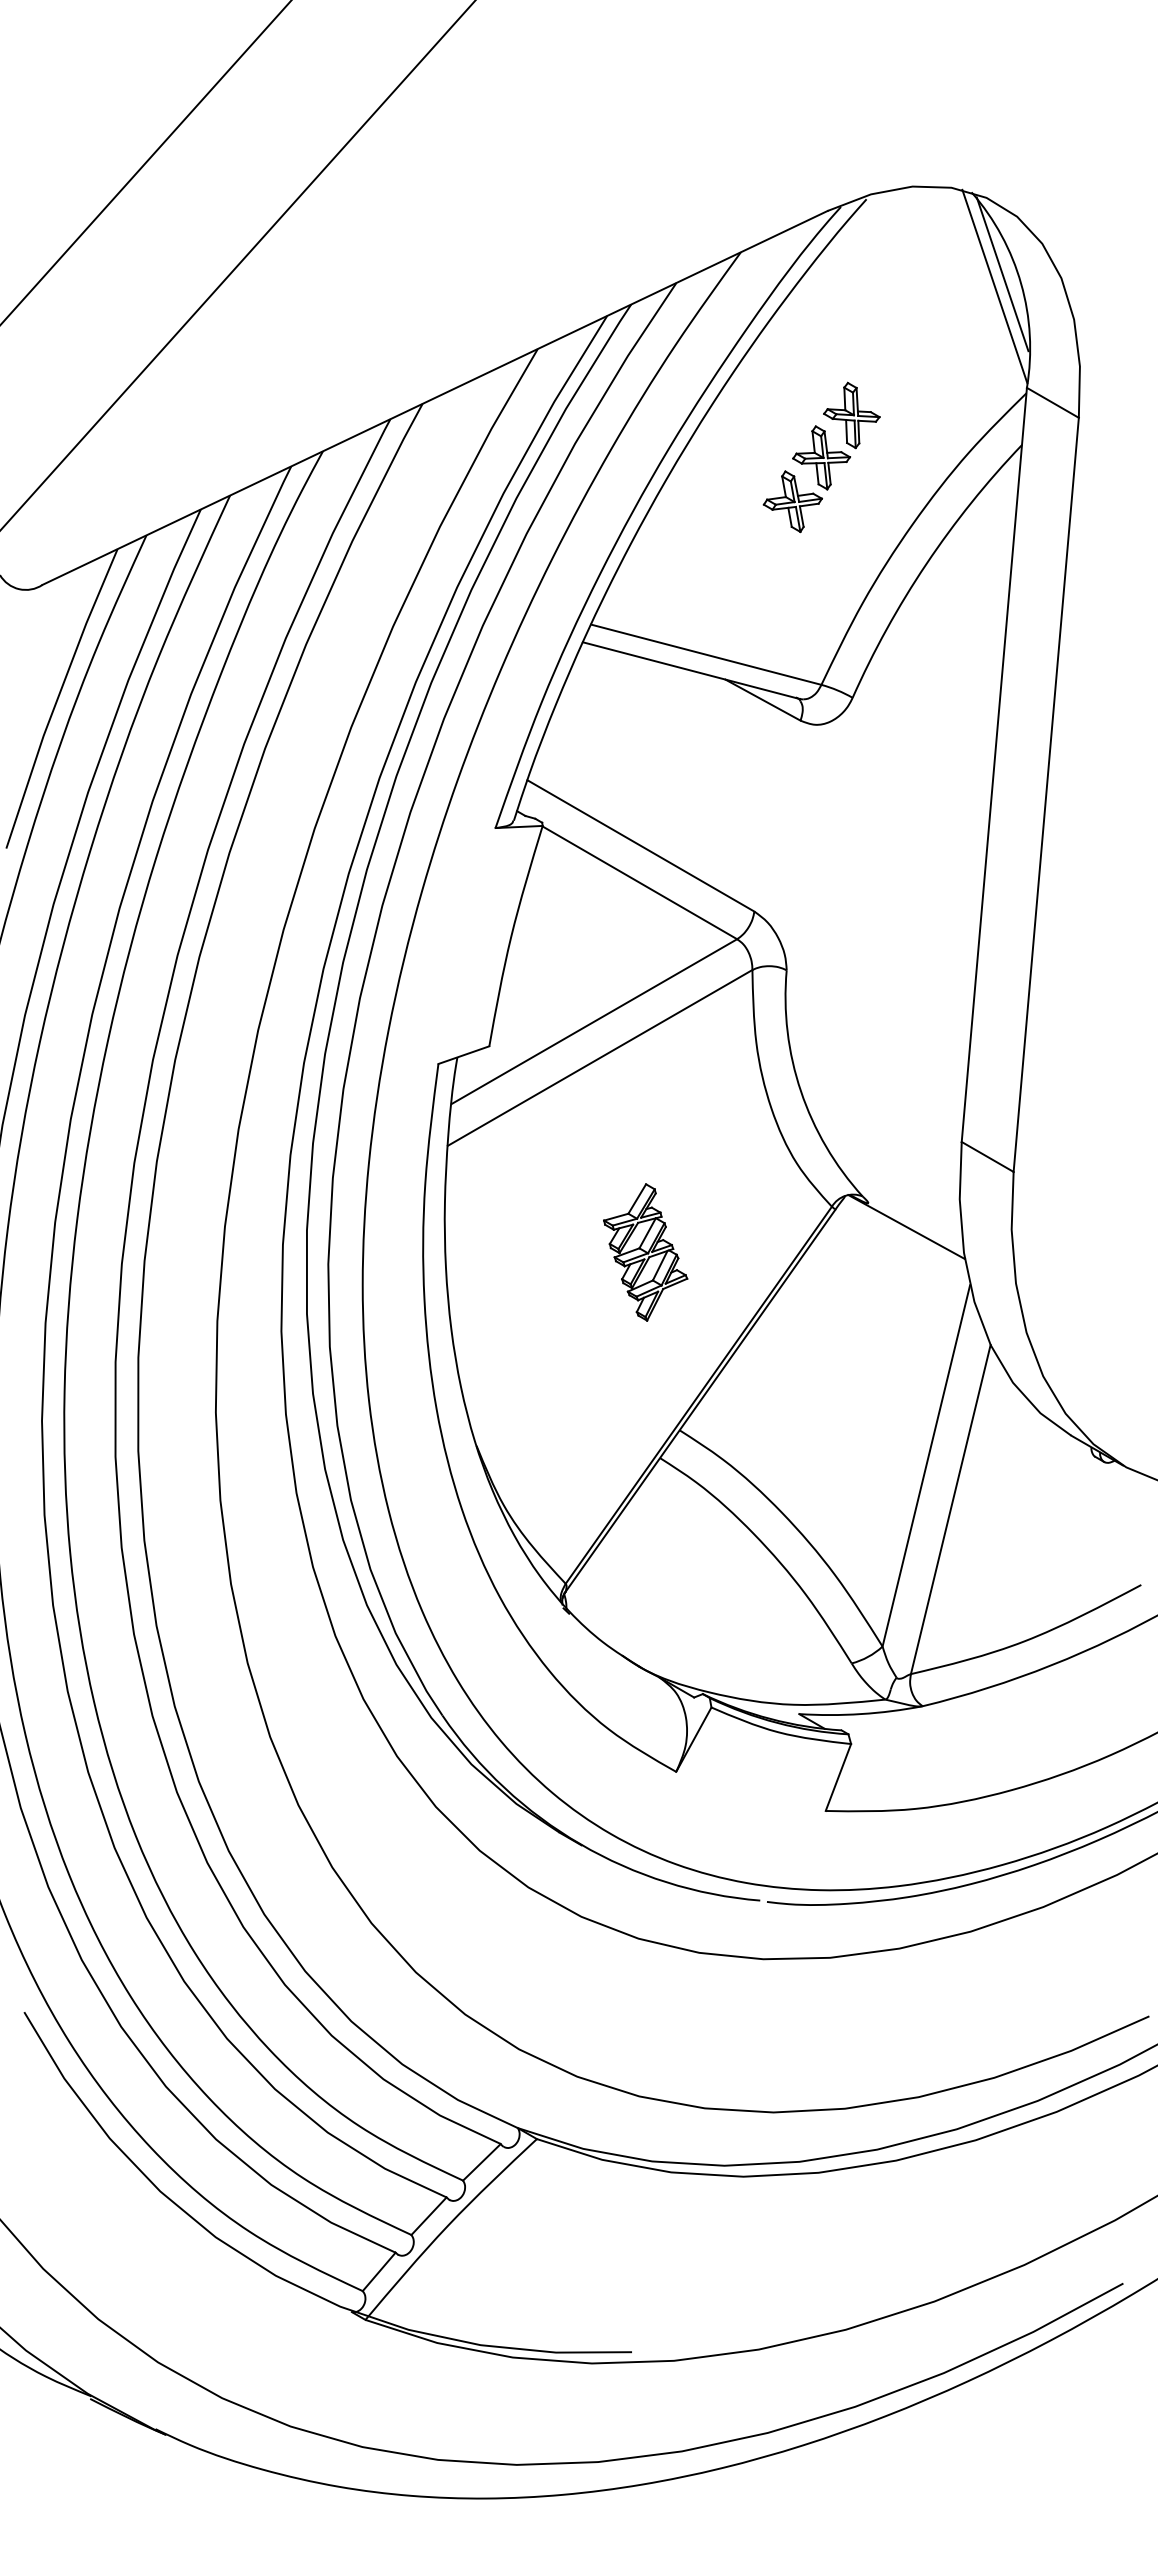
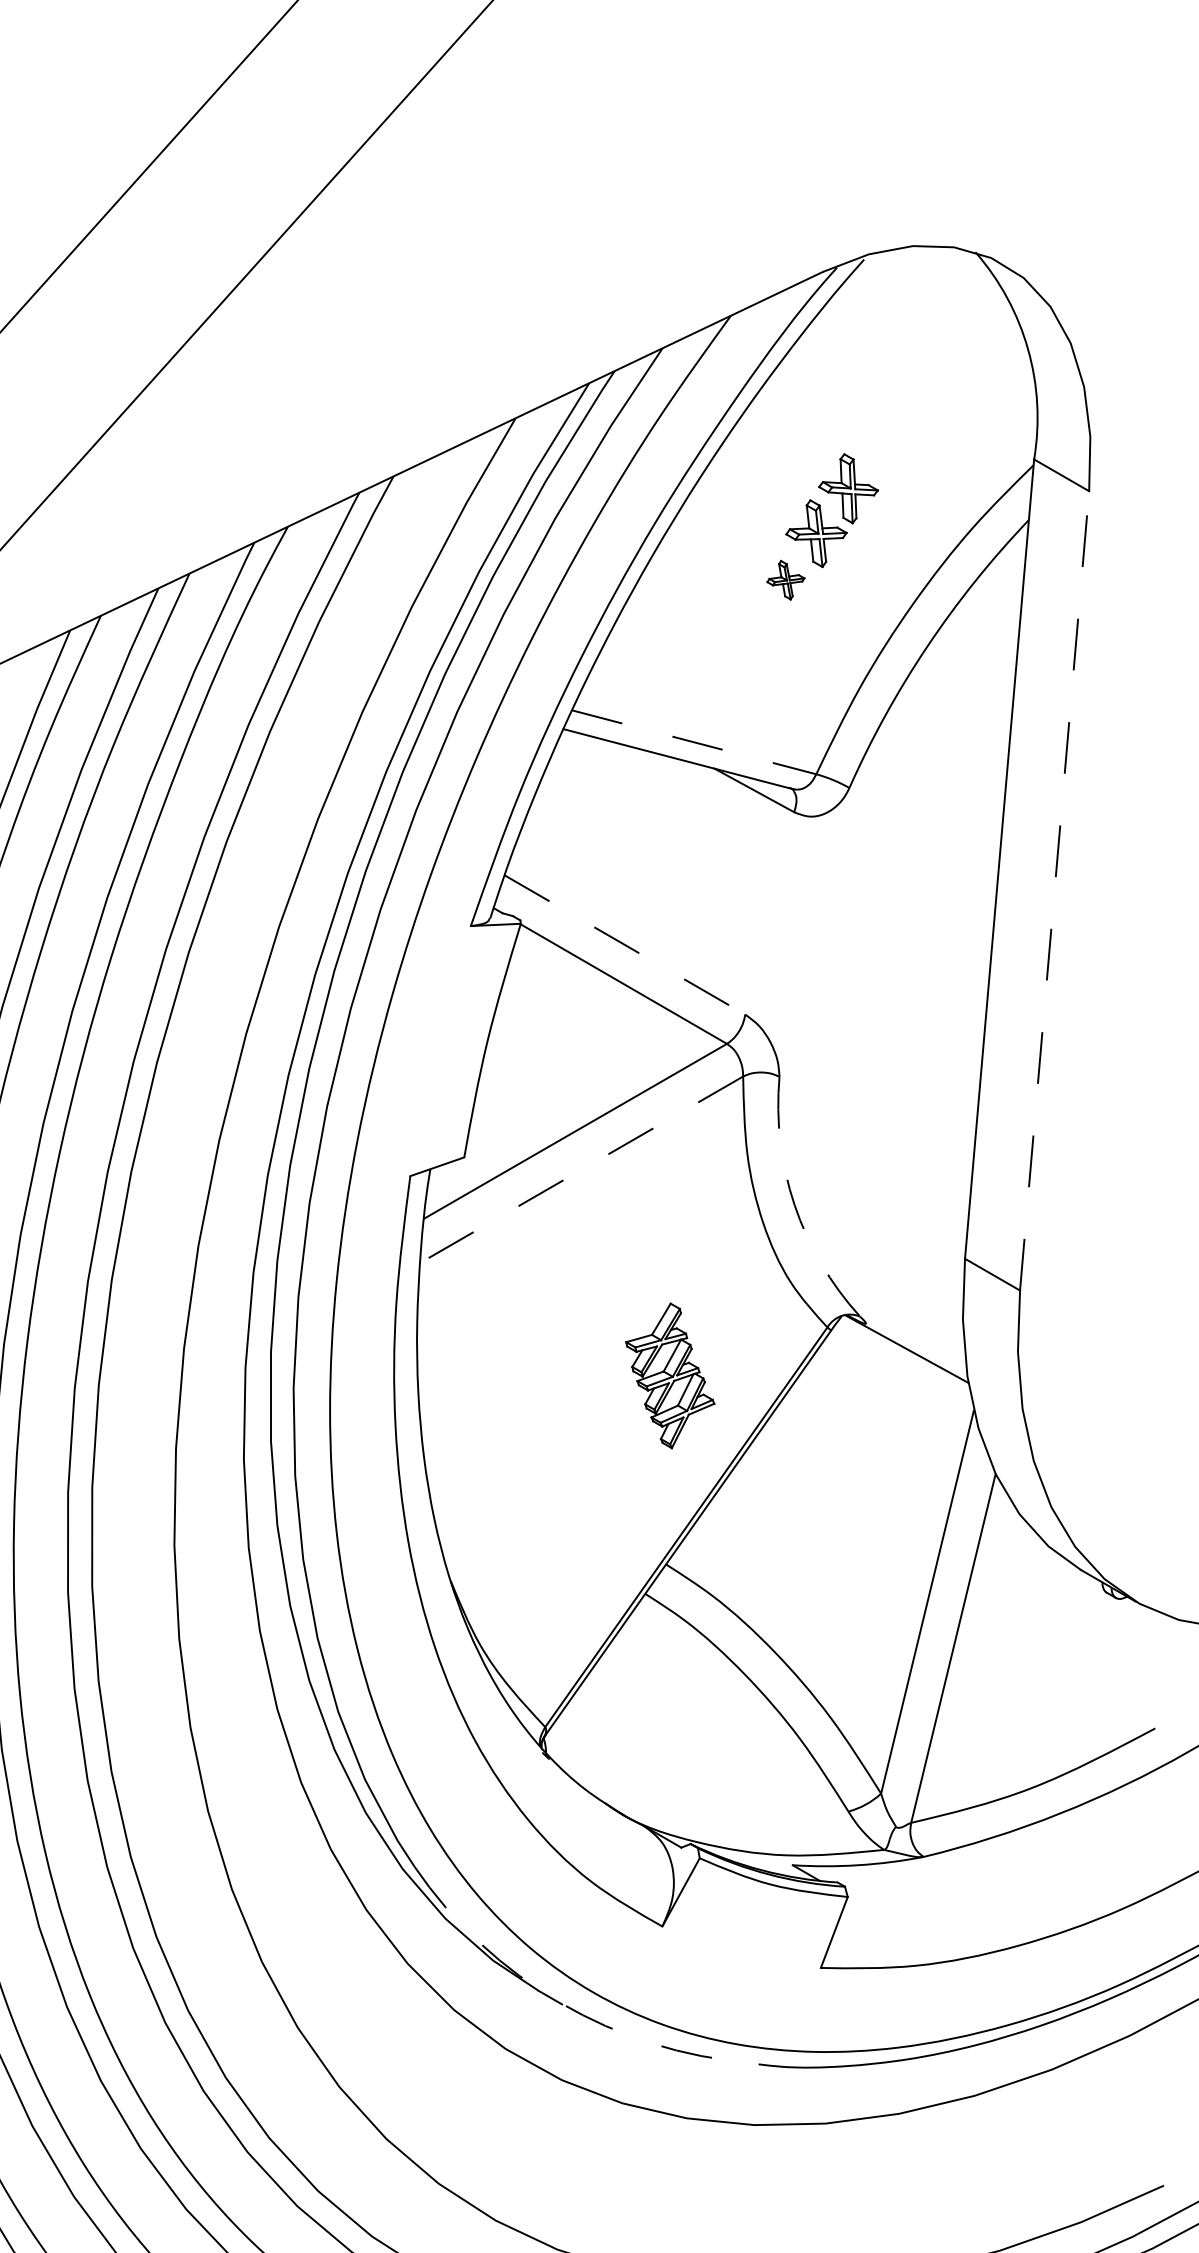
line: (1002, 274) -> (1008, 339), removed
line: (994, 286) -> (999, 352), removed
part: (792, 501) -> (785, 579), size x0.6
line: (706, 654) -> (694, 742), solid -> dashed
line: (1046, 794) -> (1054, 890), solid -> dashed
line: (641, 846) -> (625, 945), solid -> dashed
line: (600, 1057) -> (582, 1169), solid -> dashed
arc: (800, 1091) -> (794, 1205), solid -> dashed
part: (645, 1252) -> (670, 1375), moved
arc: (580, 1844) -> (560, 2003), solid -> dashed

